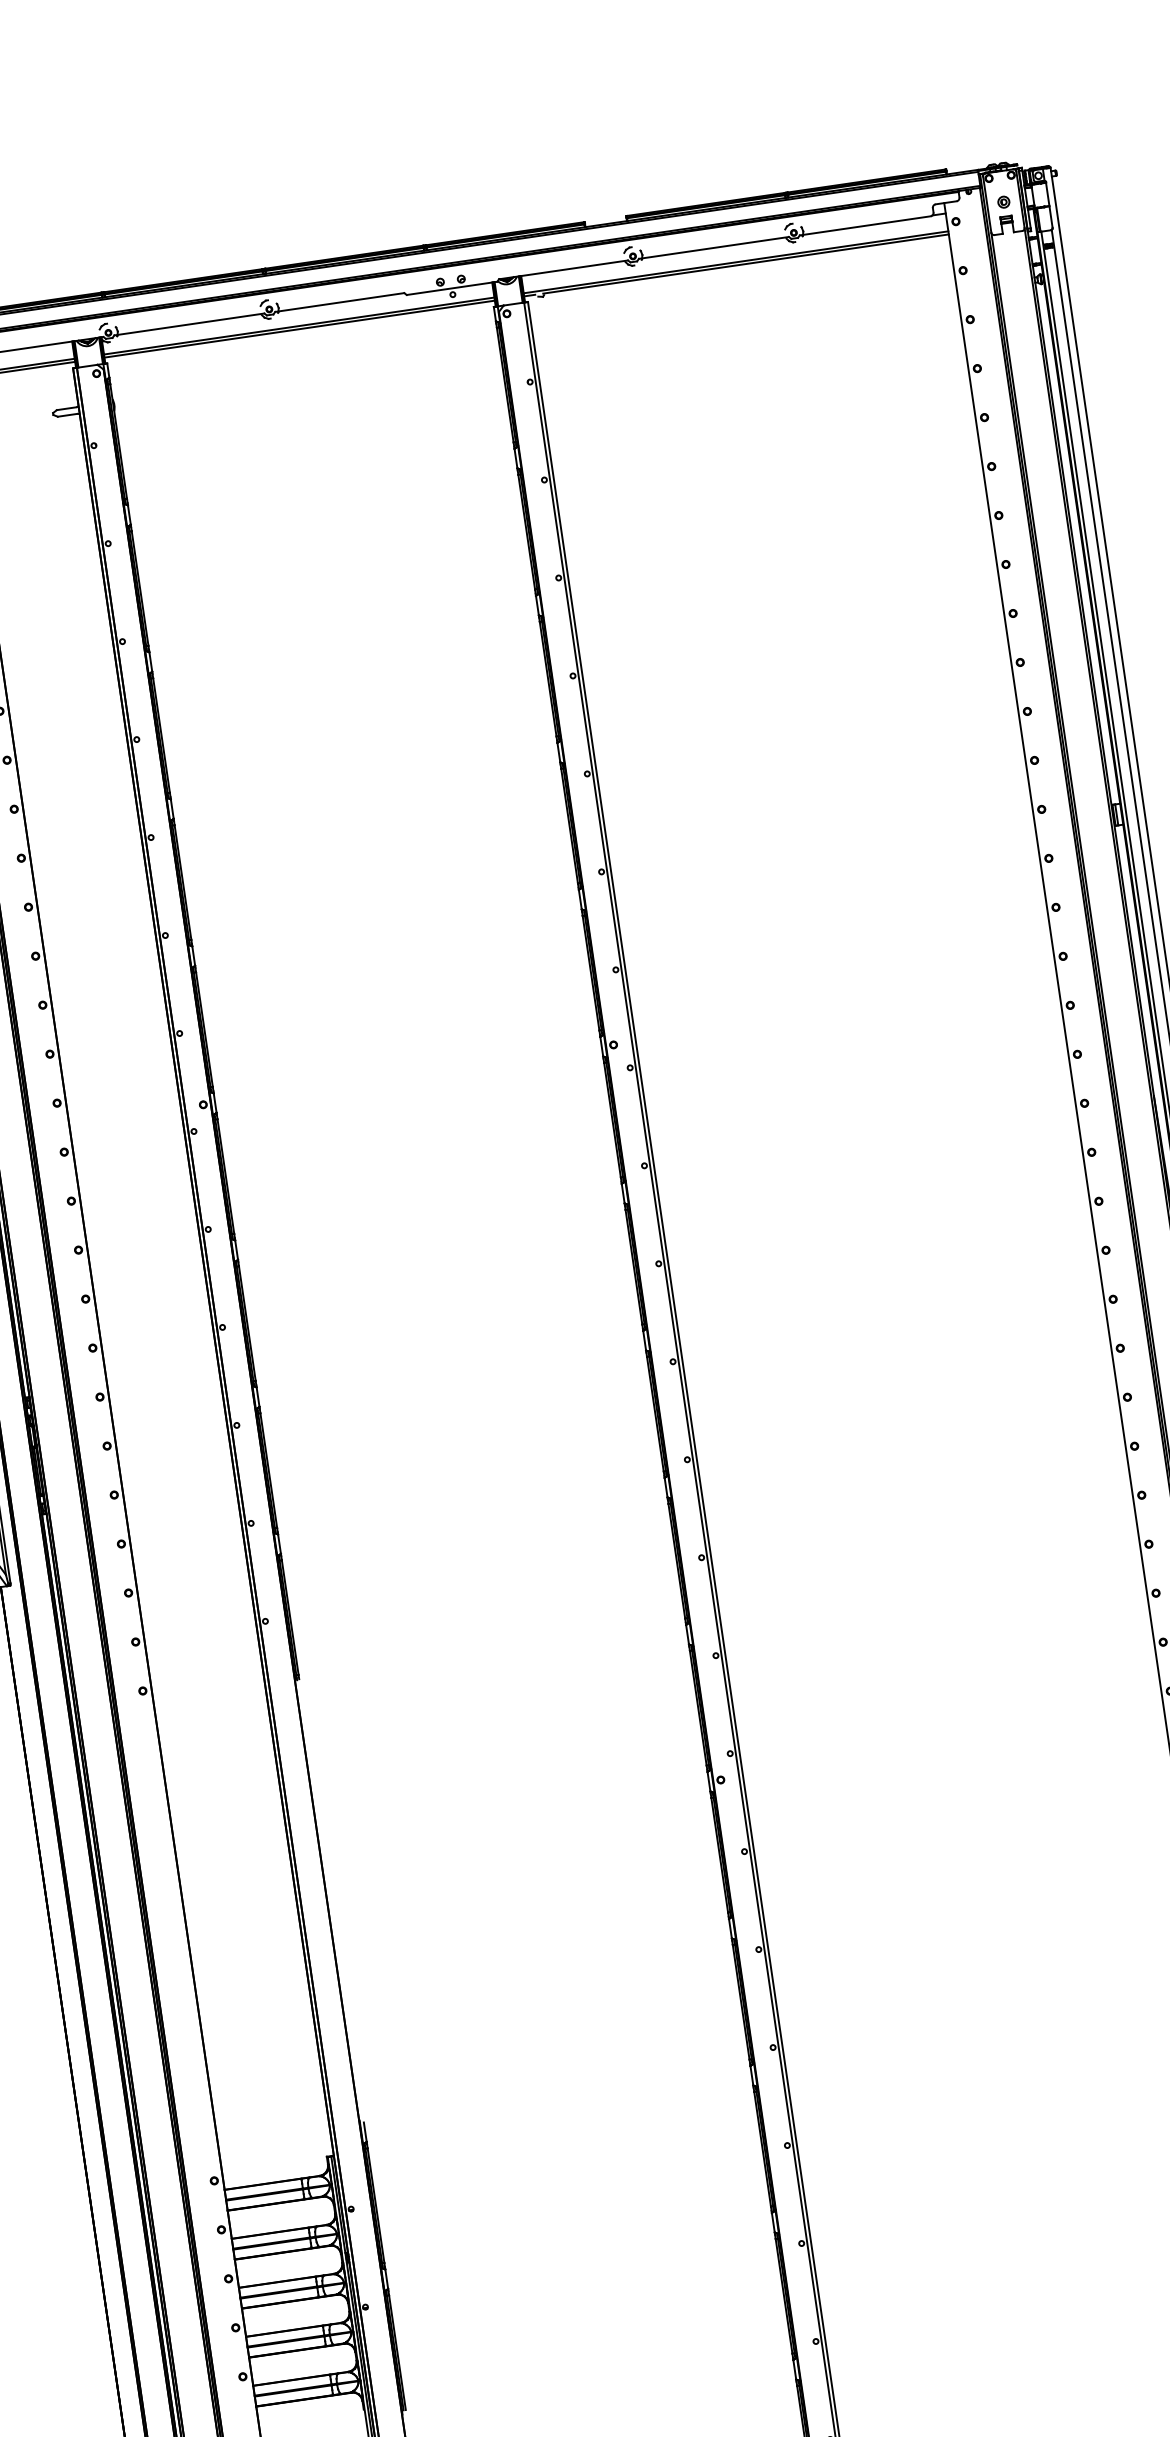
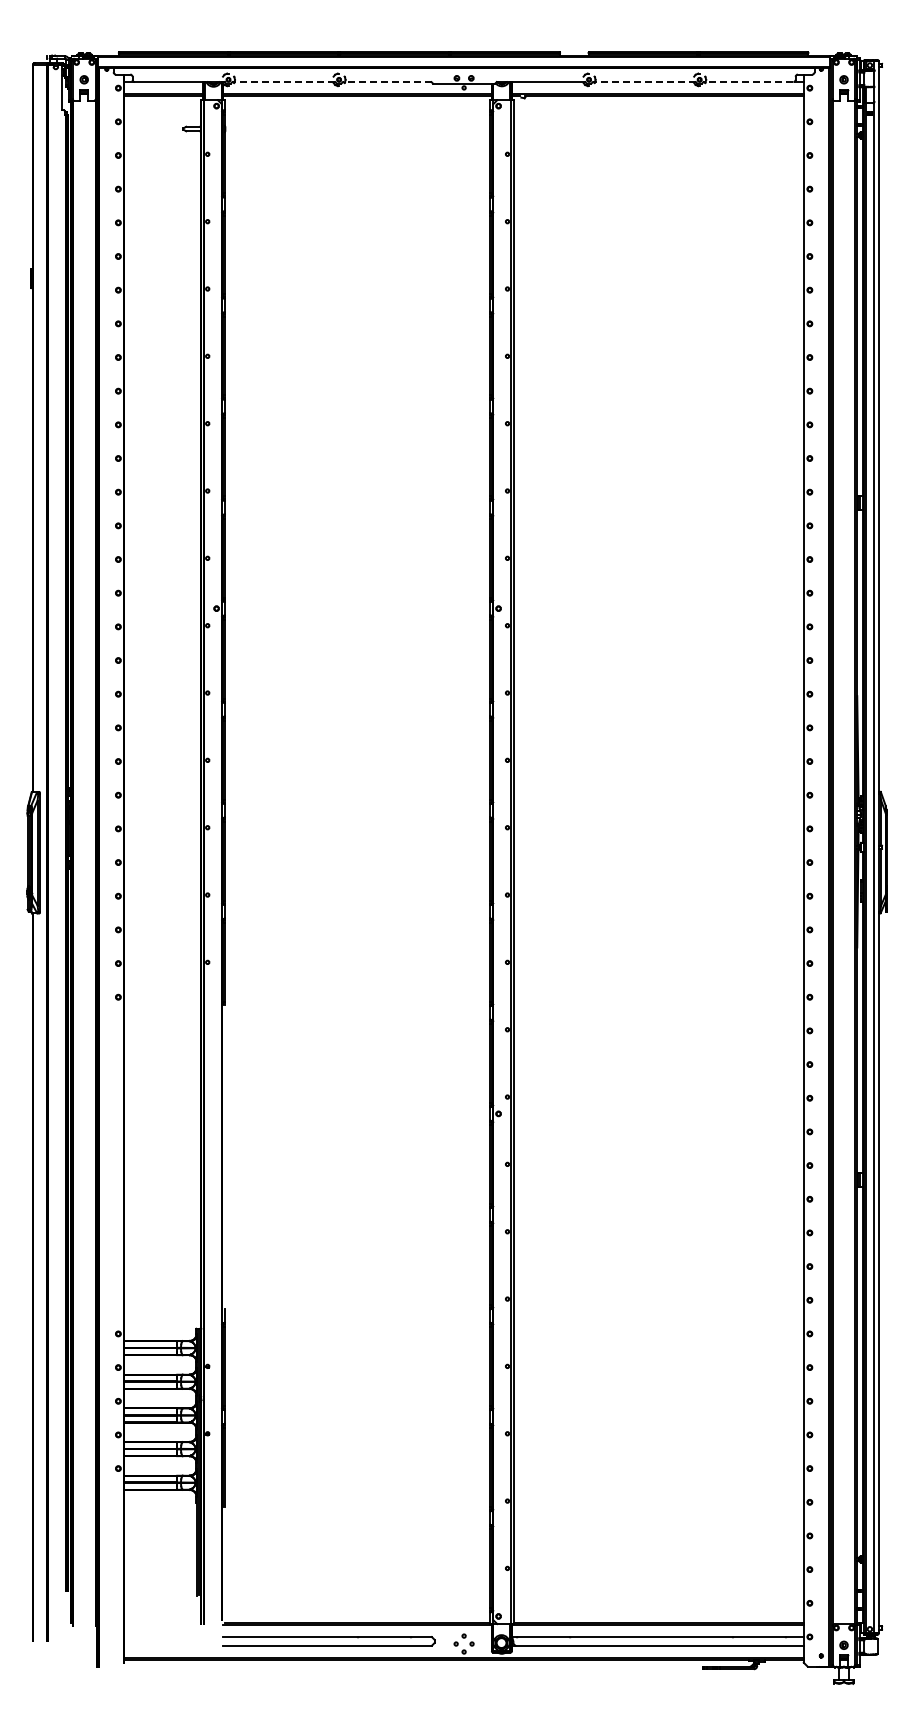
line: (865, 226) -> (748, 82), solid -> dashed
line: (714, 248) -> (644, 82), solid -> dashed
line: (338, 303) -> (386, 82), solid -> dashed
line: (188, 325) -> (283, 82), solid -> dashed

